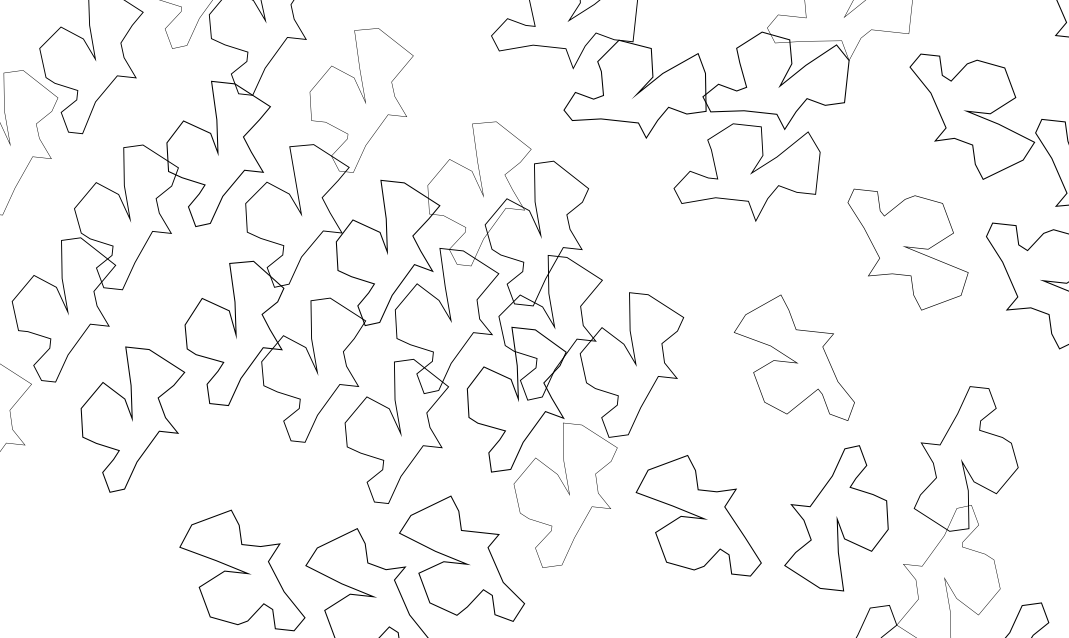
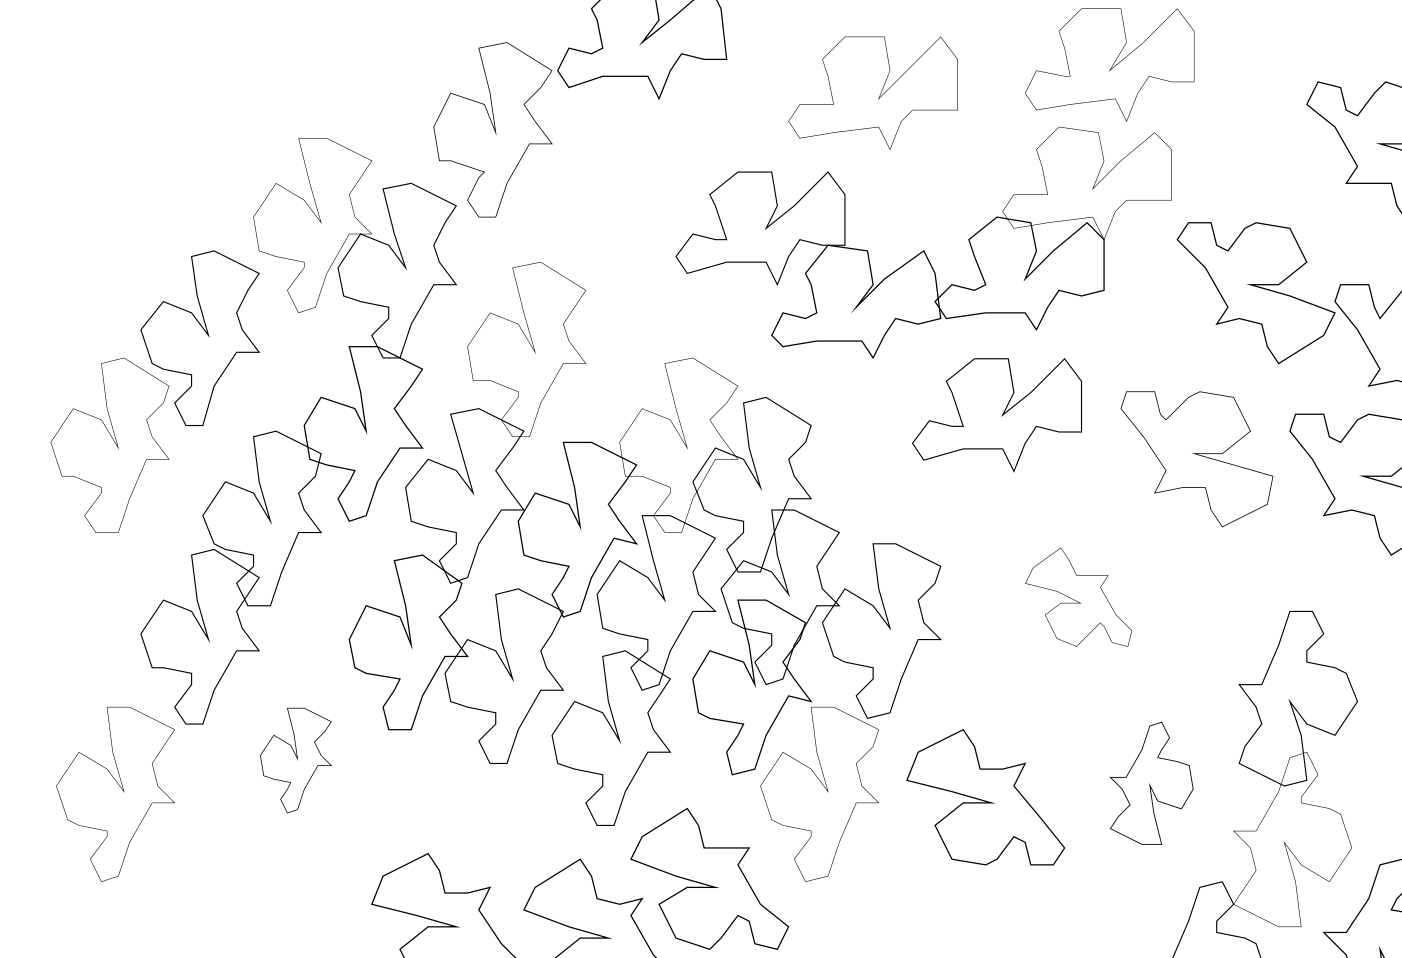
part: (746, 172) -> (996, 415), moved
part: (795, 355) -> (1078, 596), size x0.7
part: (129, 420) -> (295, 760), size x0.6
part: (839, 517) -> (1151, 783), size x0.7

